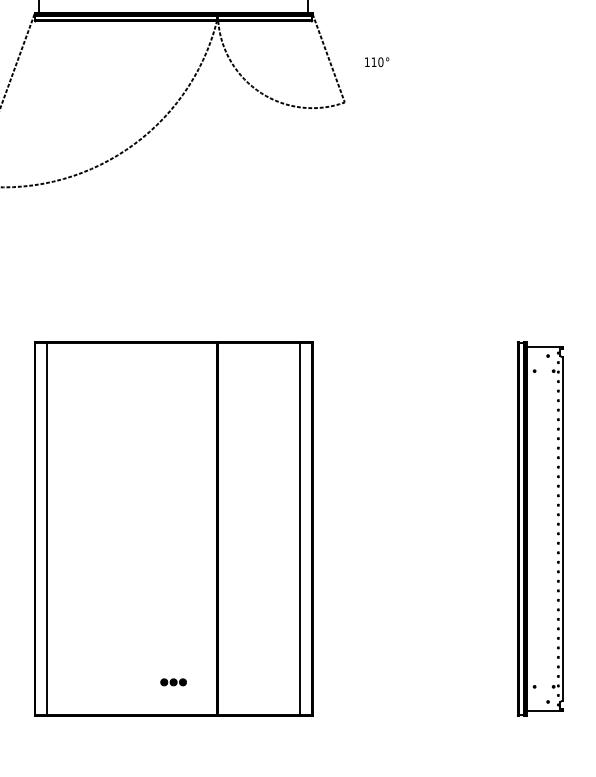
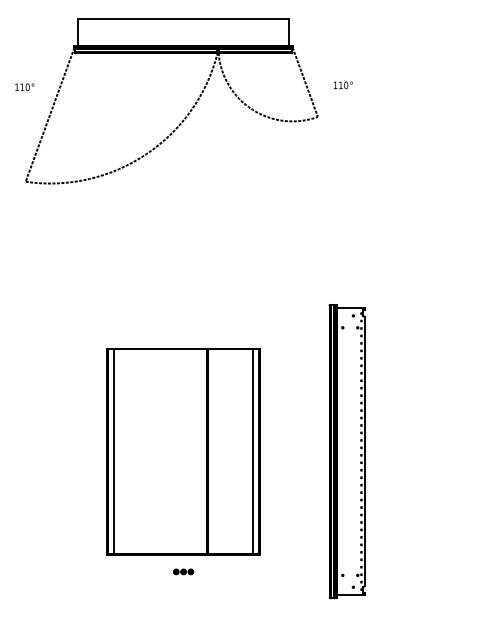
part: (173, 528) -> (183, 451), size x0.7
part: (539, 528) -> (346, 451), moved

